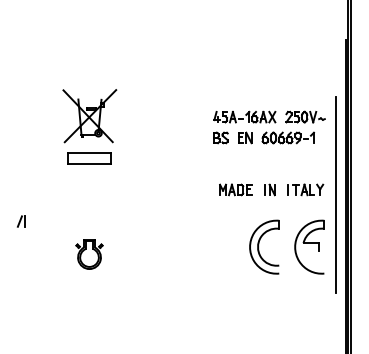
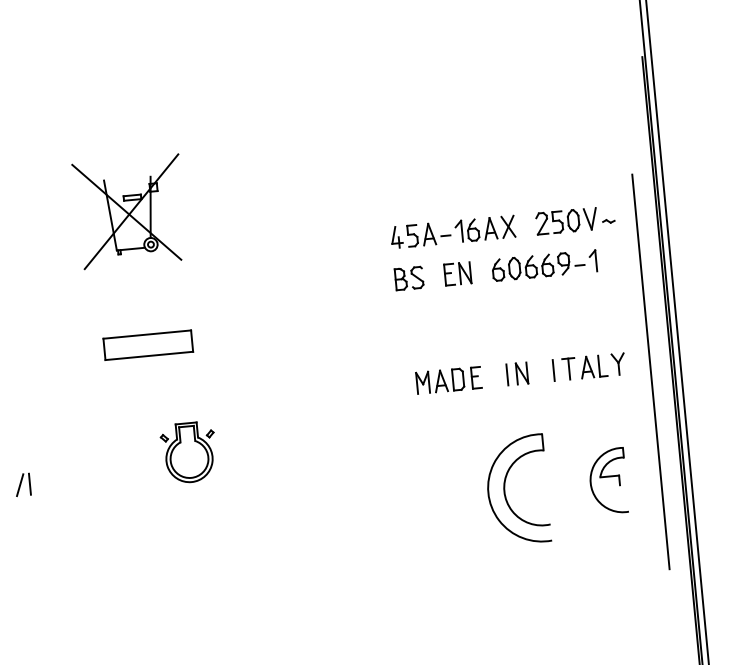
part: (89, 116) -> (129, 212), moved
part: (309, 246) -> (607, 480), size x0.6
part: (89, 254) -> (188, 452), moved

